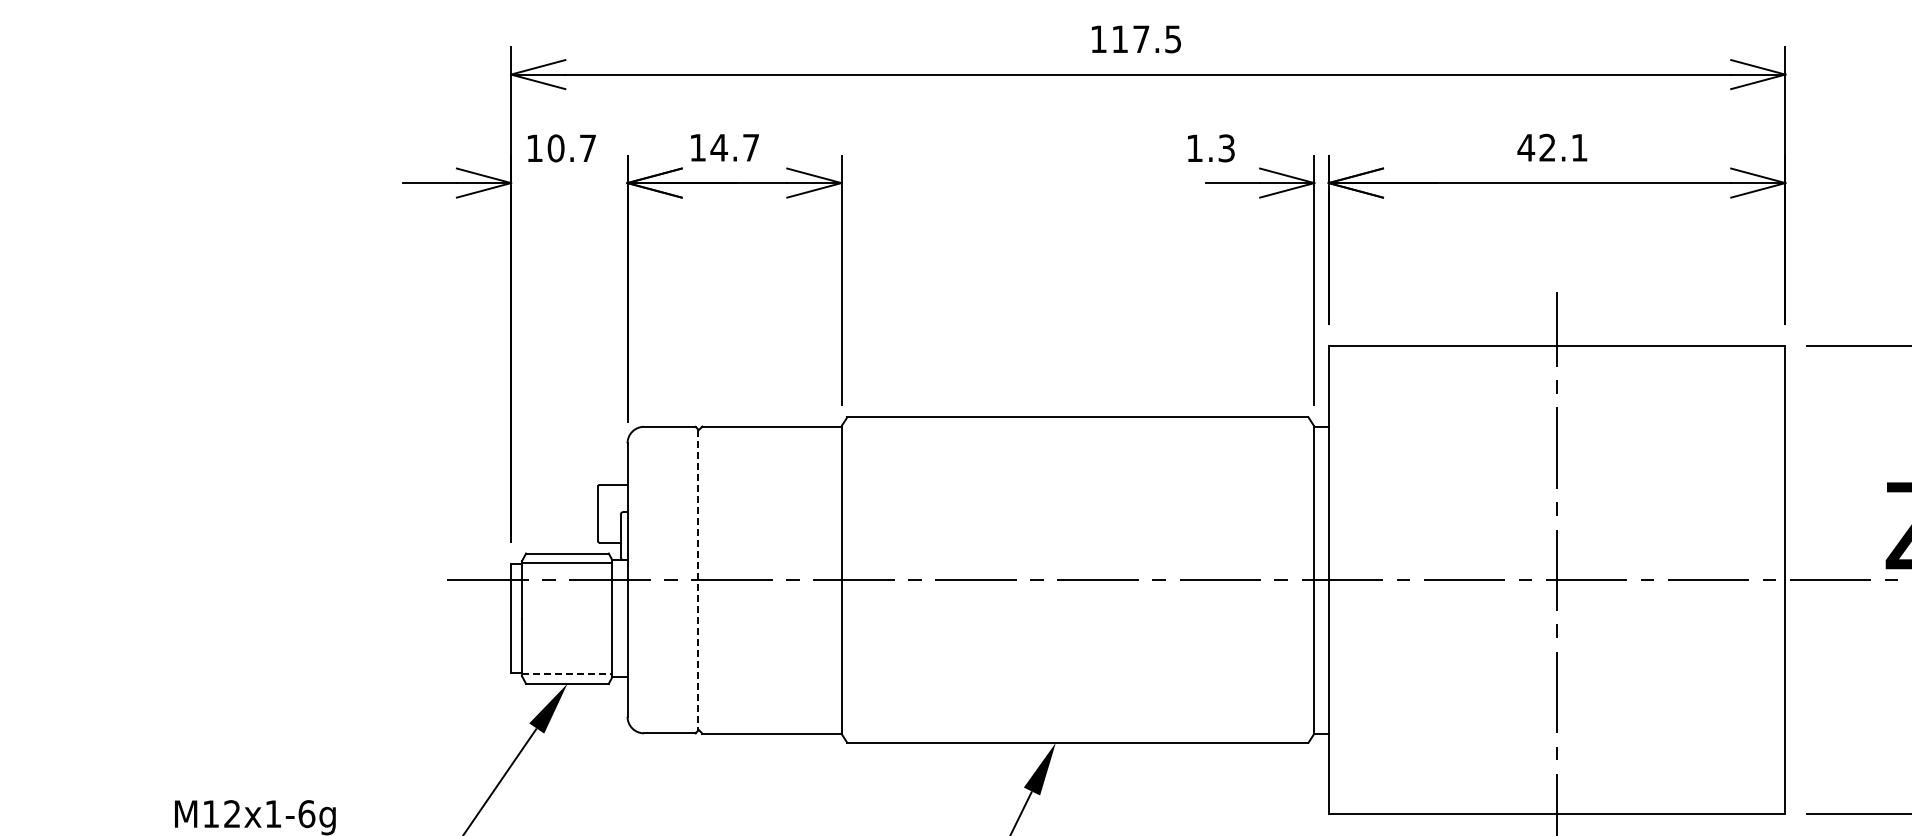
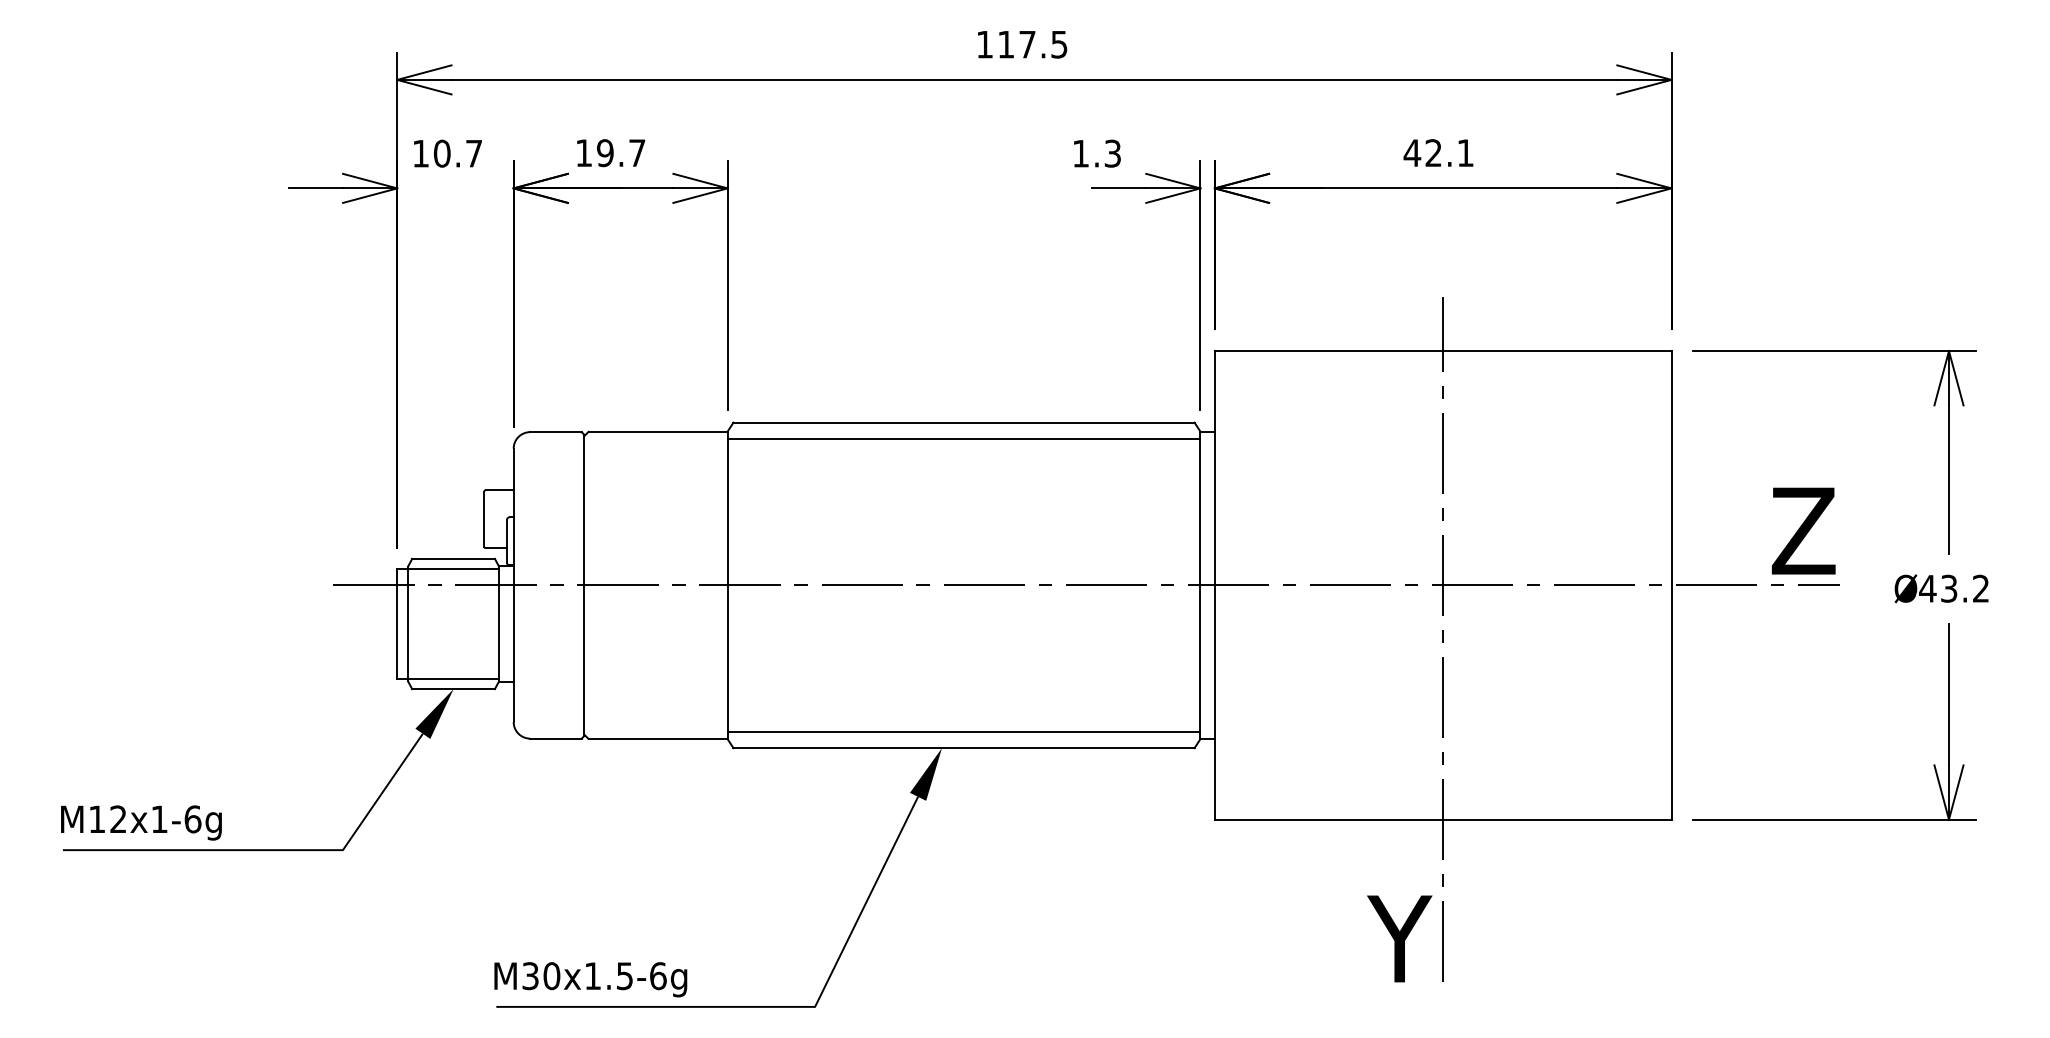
text: (719, 148) -> (605, 153), 14.7 -> 19.7
line: (1077, 433) -> (963, 438), added
line: (698, 580) -> (584, 585), dashed -> solid
line: (567, 674) -> (453, 679), dashed -> solid
line: (1077, 726) -> (963, 731), added

